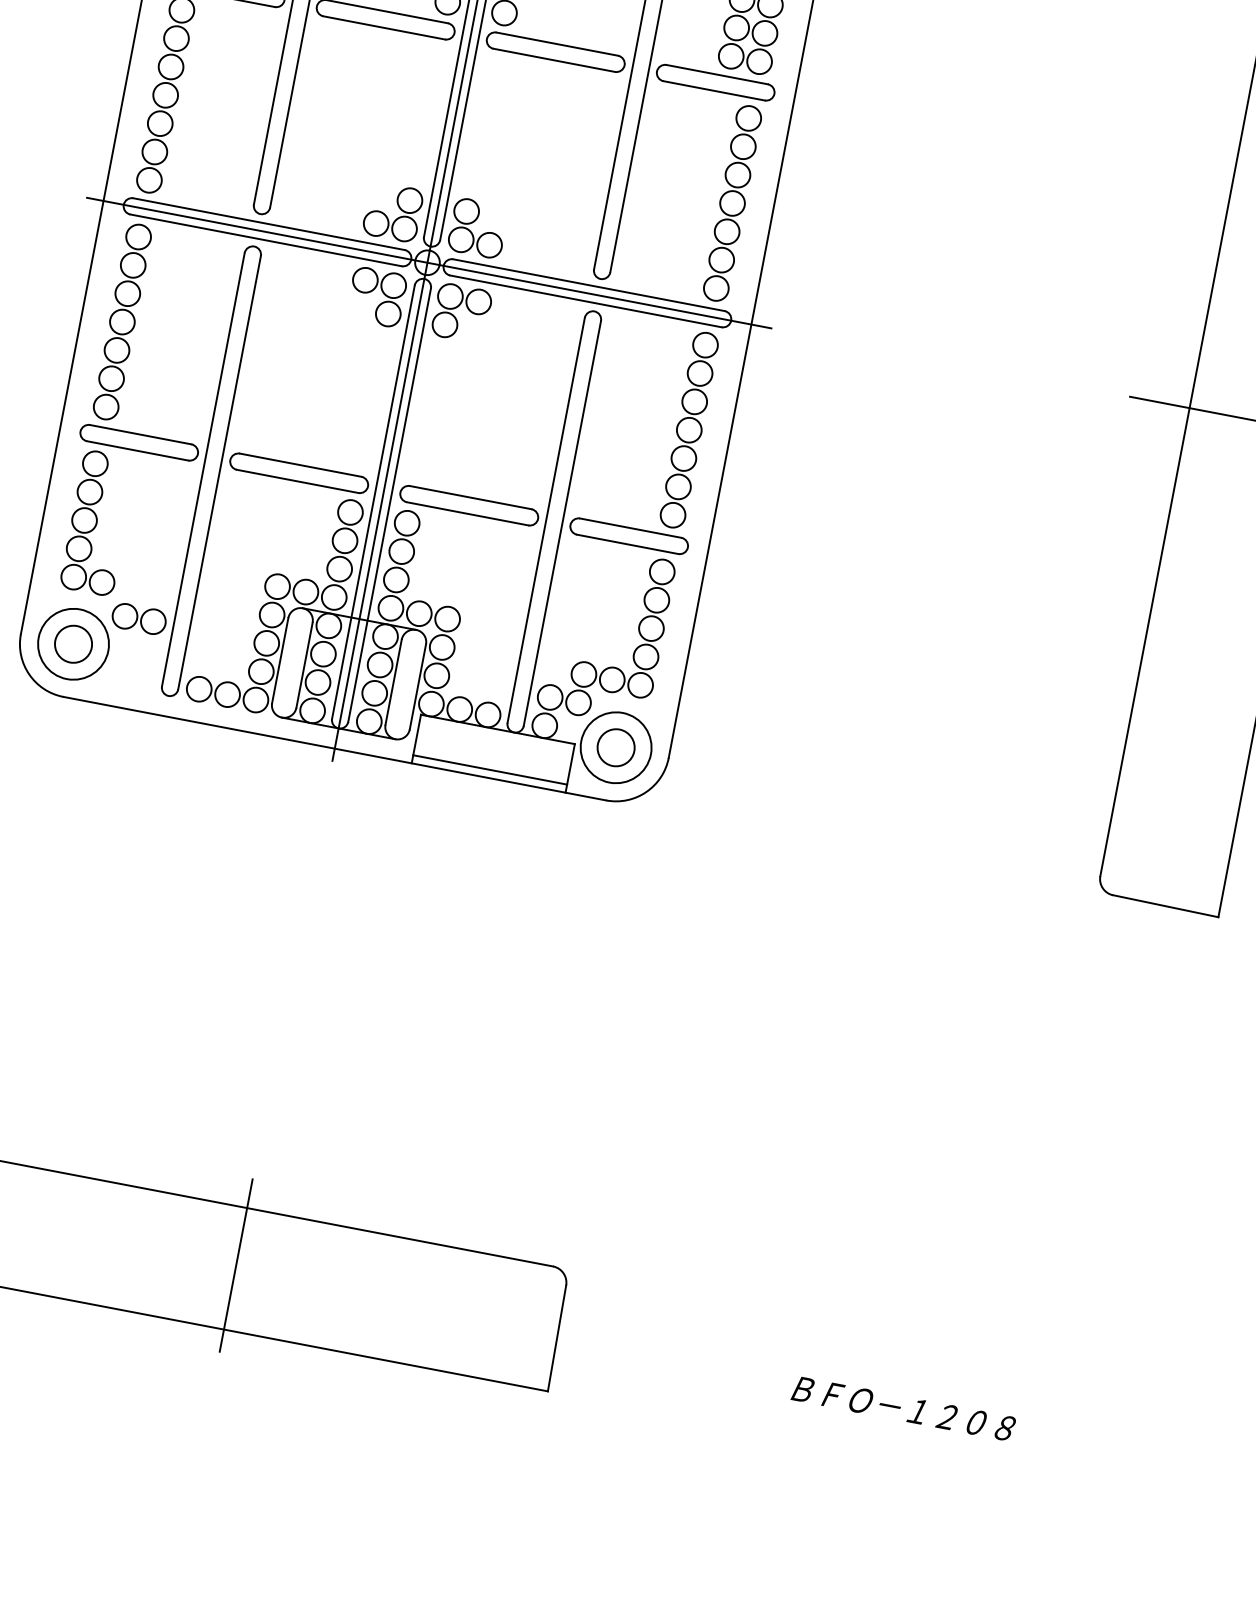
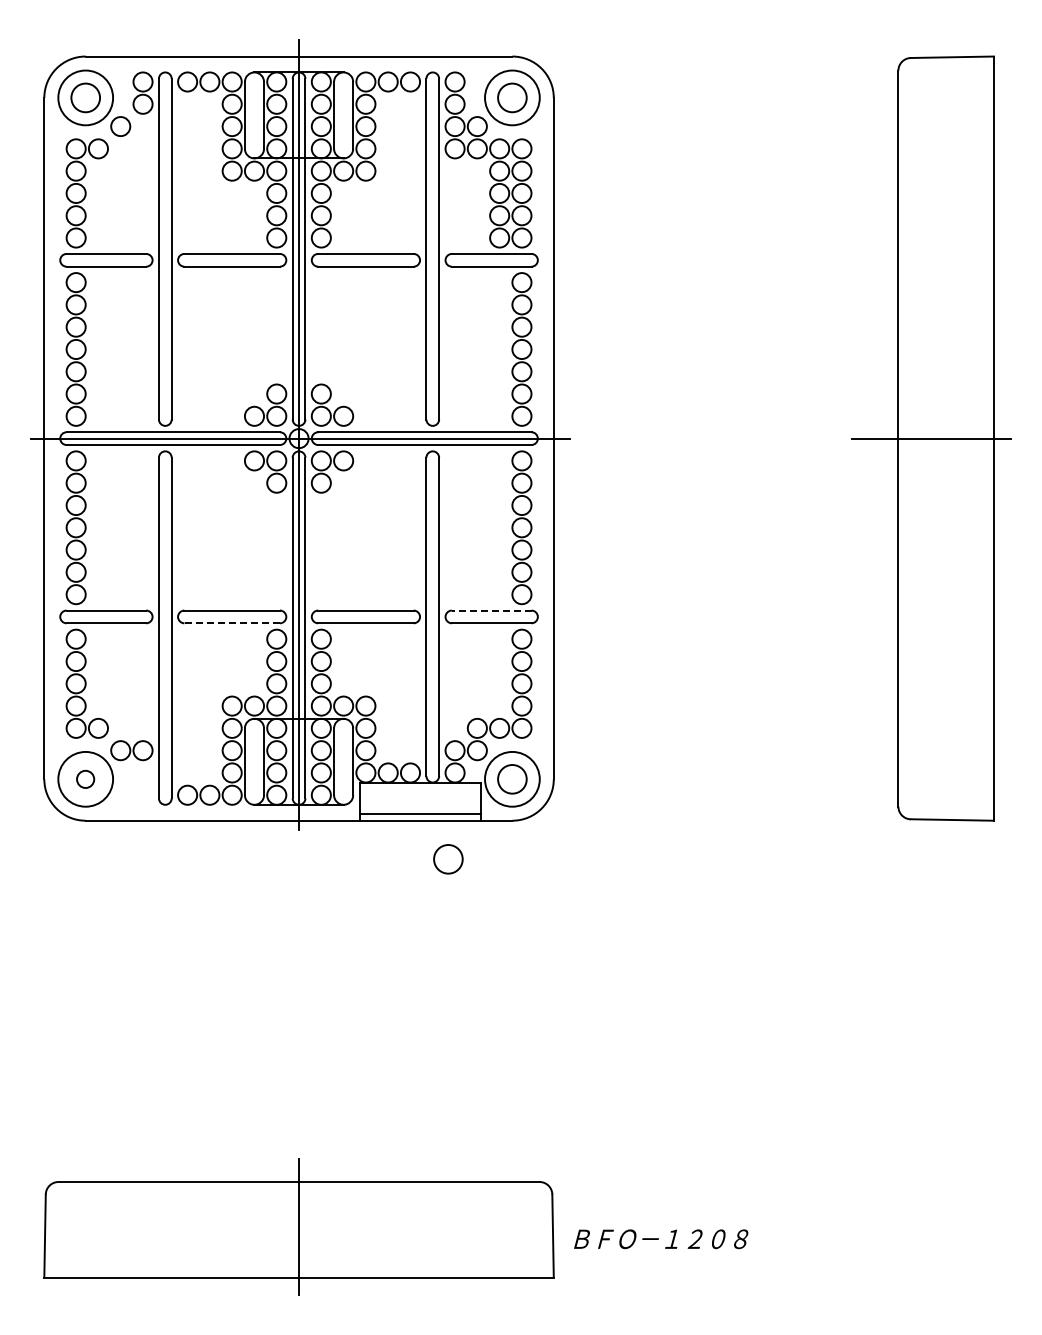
line: (297, 481) -> (232, 623), solid -> dashed
line: (630, 528) -> (491, 610), solid -> dashed
circle: (73, 644) -> (85, 779), size x0.6
circle: (515, 834) -> (448, 859), added
text: (903, 1409) -> (661, 1239), moved

